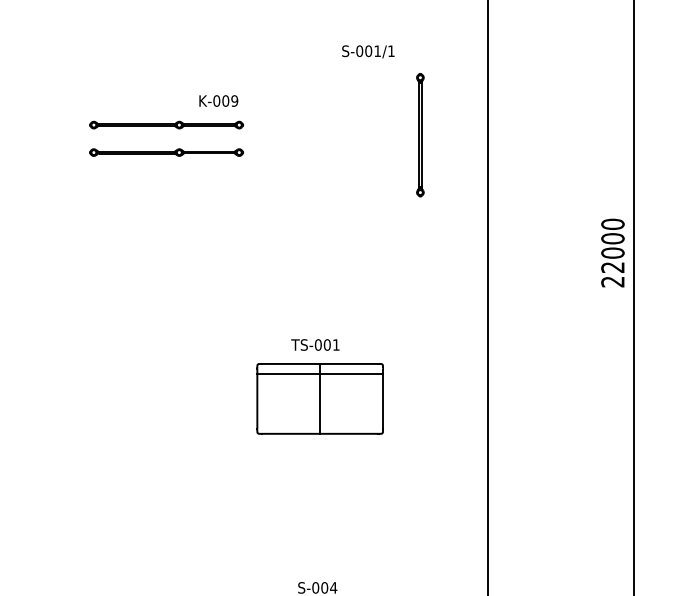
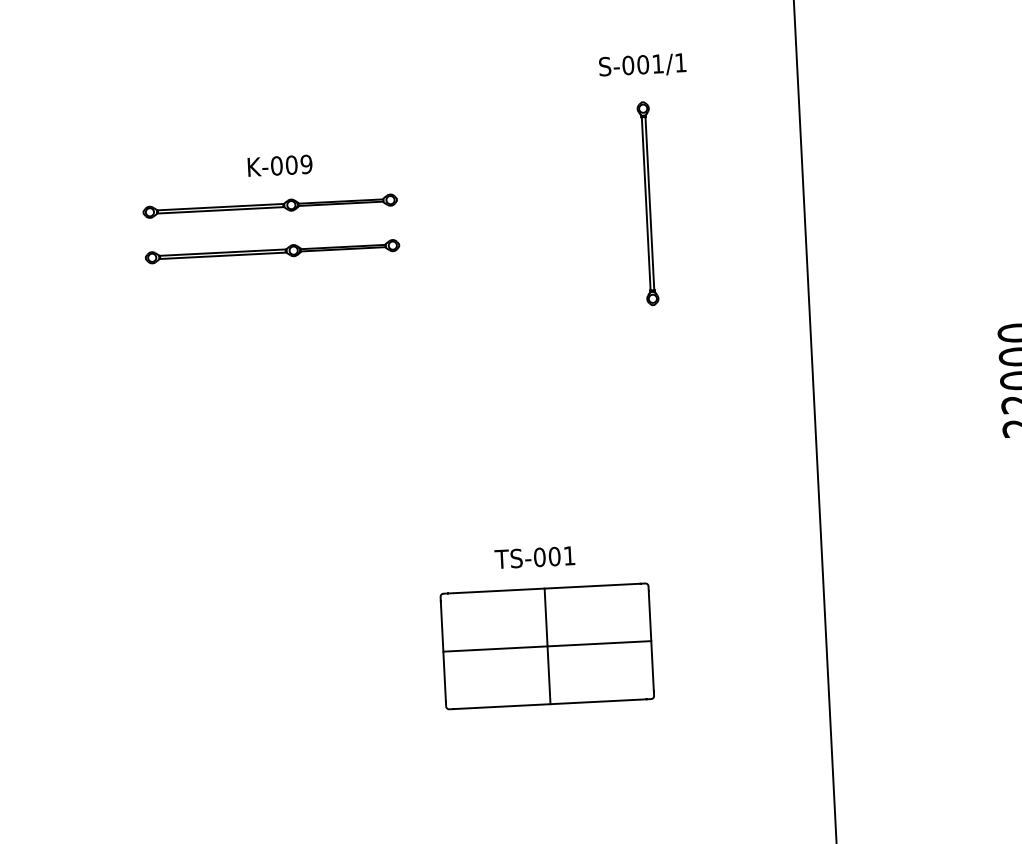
text: (368, 51) -> (642, 65), moved
text: (218, 100) -> (279, 164), moved
part: (420, 135) -> (648, 204), moved
line: (319, 373) -> (546, 645), moved

